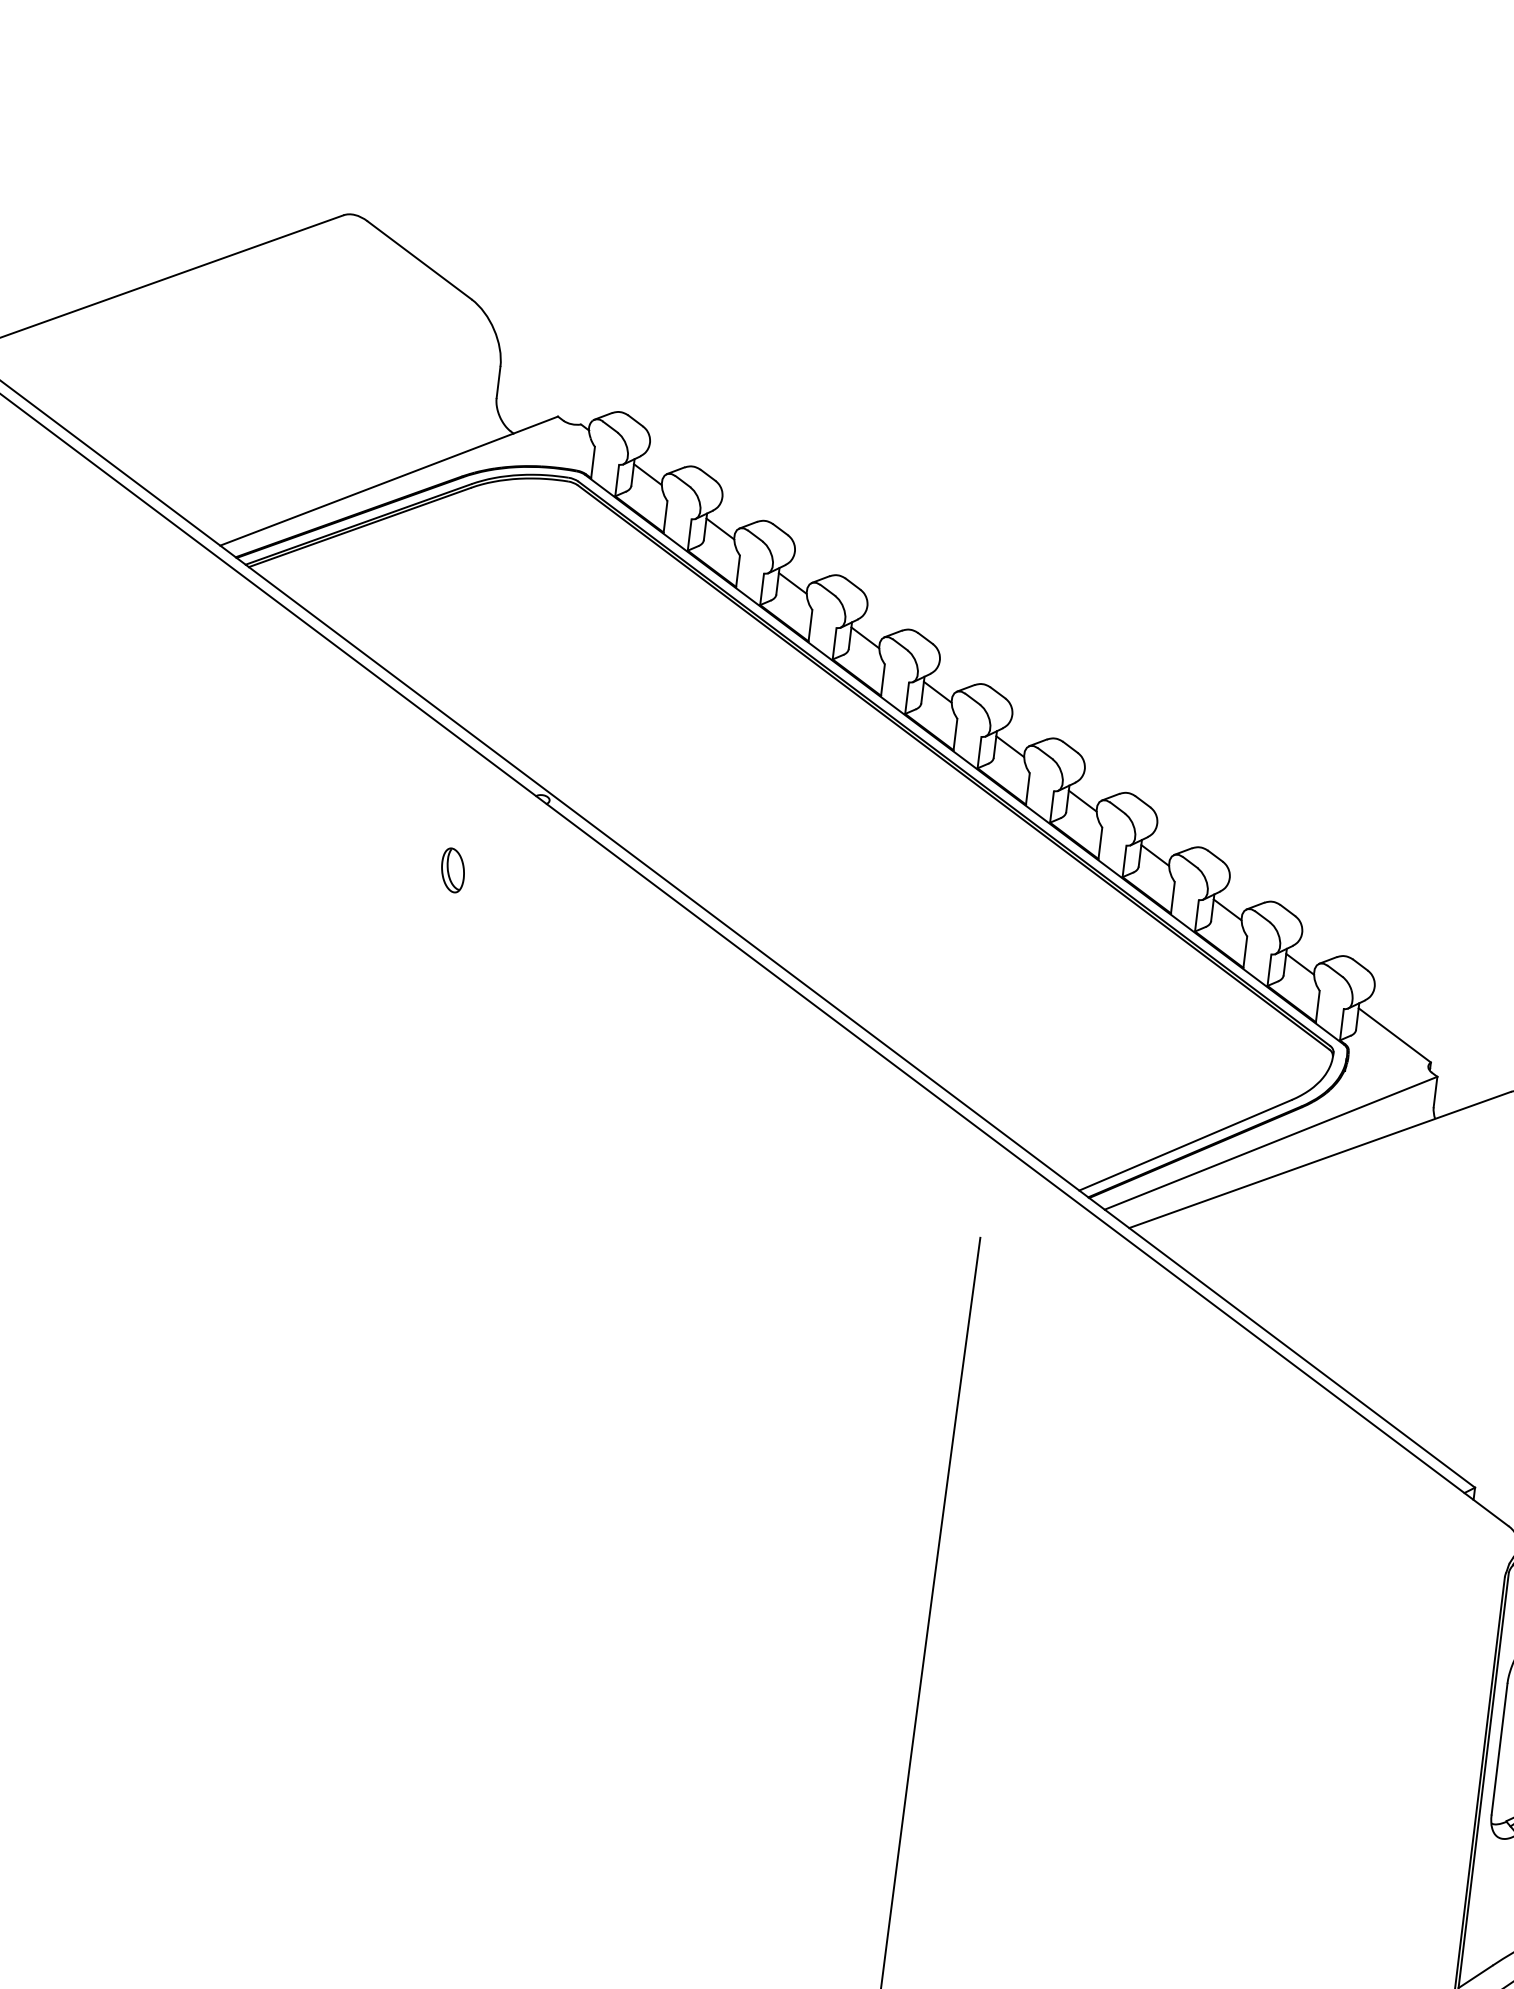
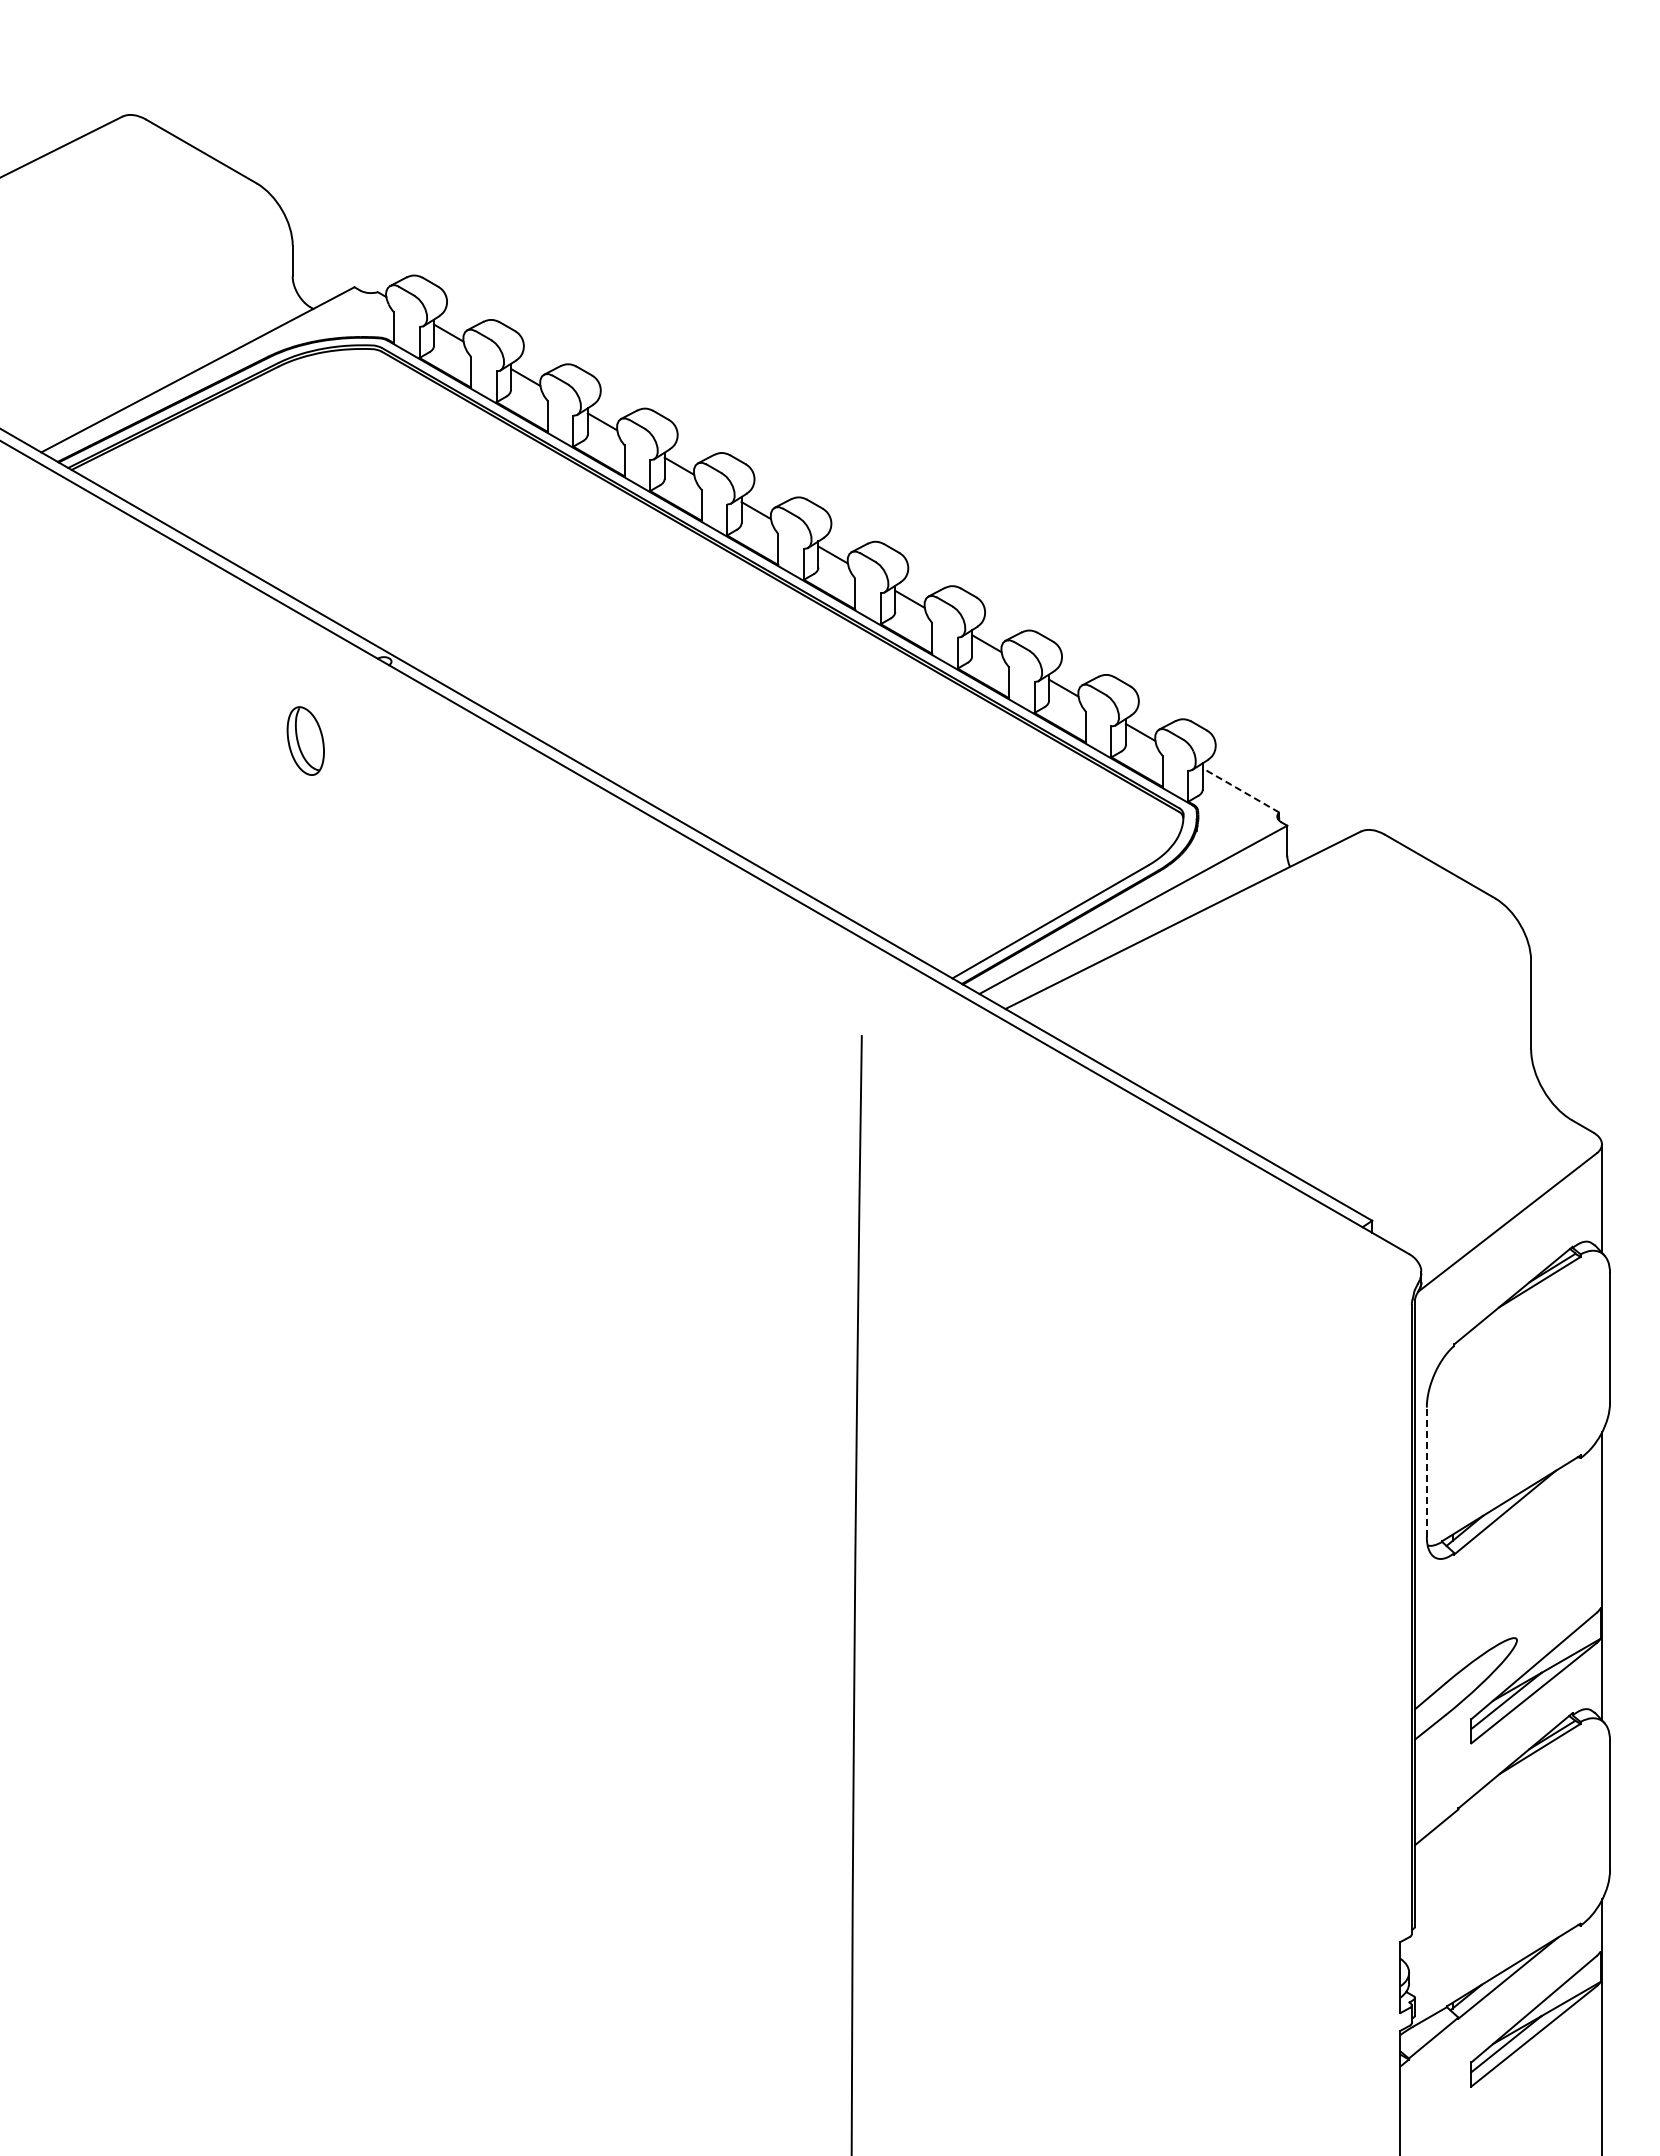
part: (452, 870) -> (305, 740), size x1.6
line: (1394, 1035) -> (1240, 790), solid -> dashed
line: (1499, 1749) -> (1426, 1472), solid -> dashed

